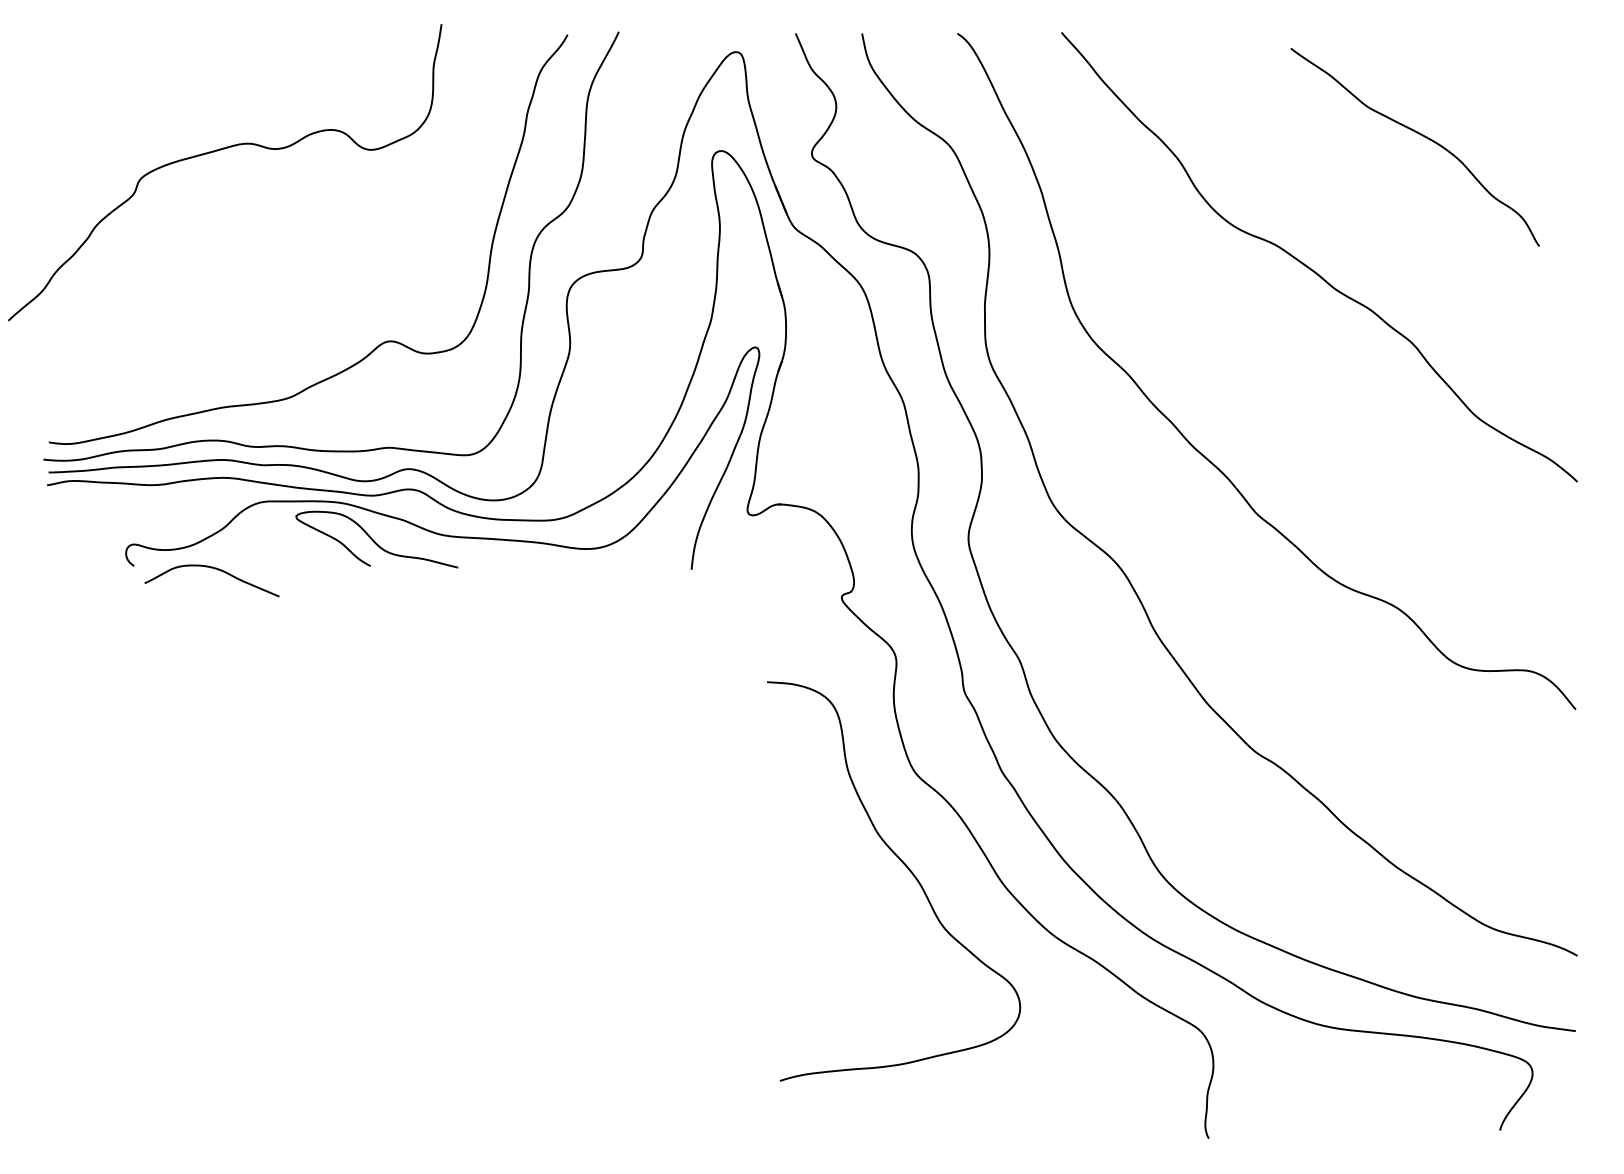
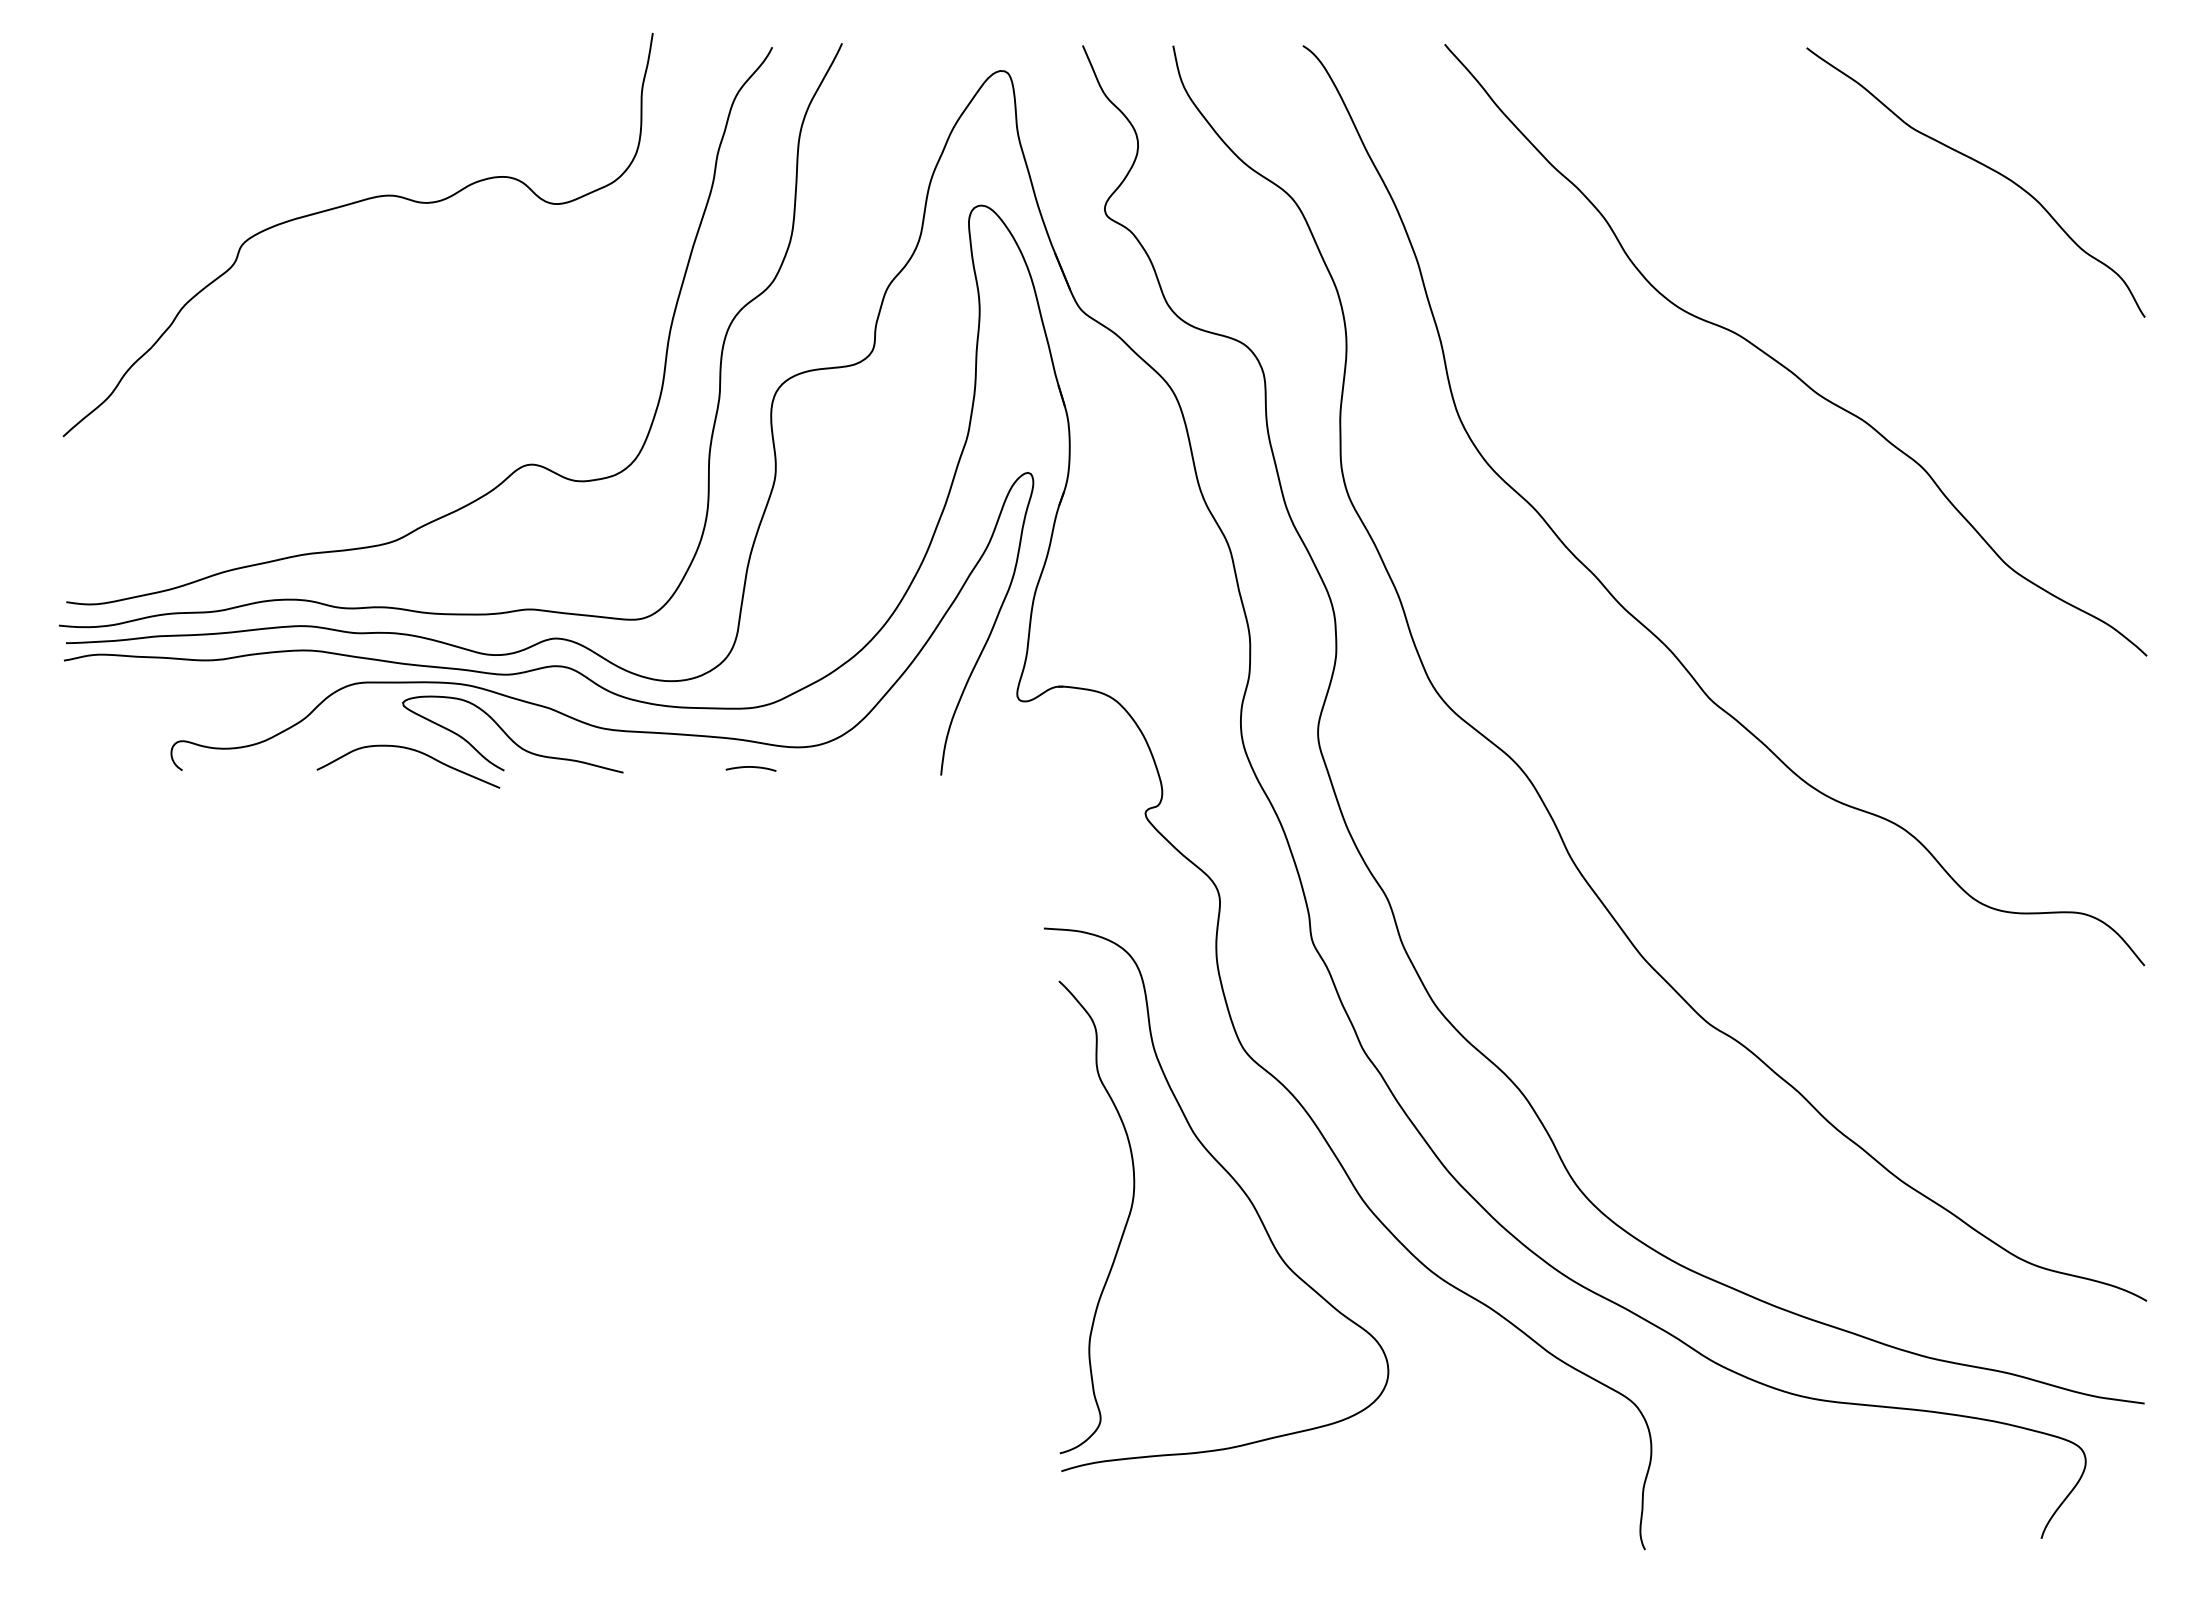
curve: (1421, 135) -> (1984, 166), moved
curve: (218, 150) -> (349, 205), moved
curve: (551, 563) -> (750, 767), added
curve: (216, 569) -> (414, 751), moved
curve: (826, 901) -> (1124, 1226), added

